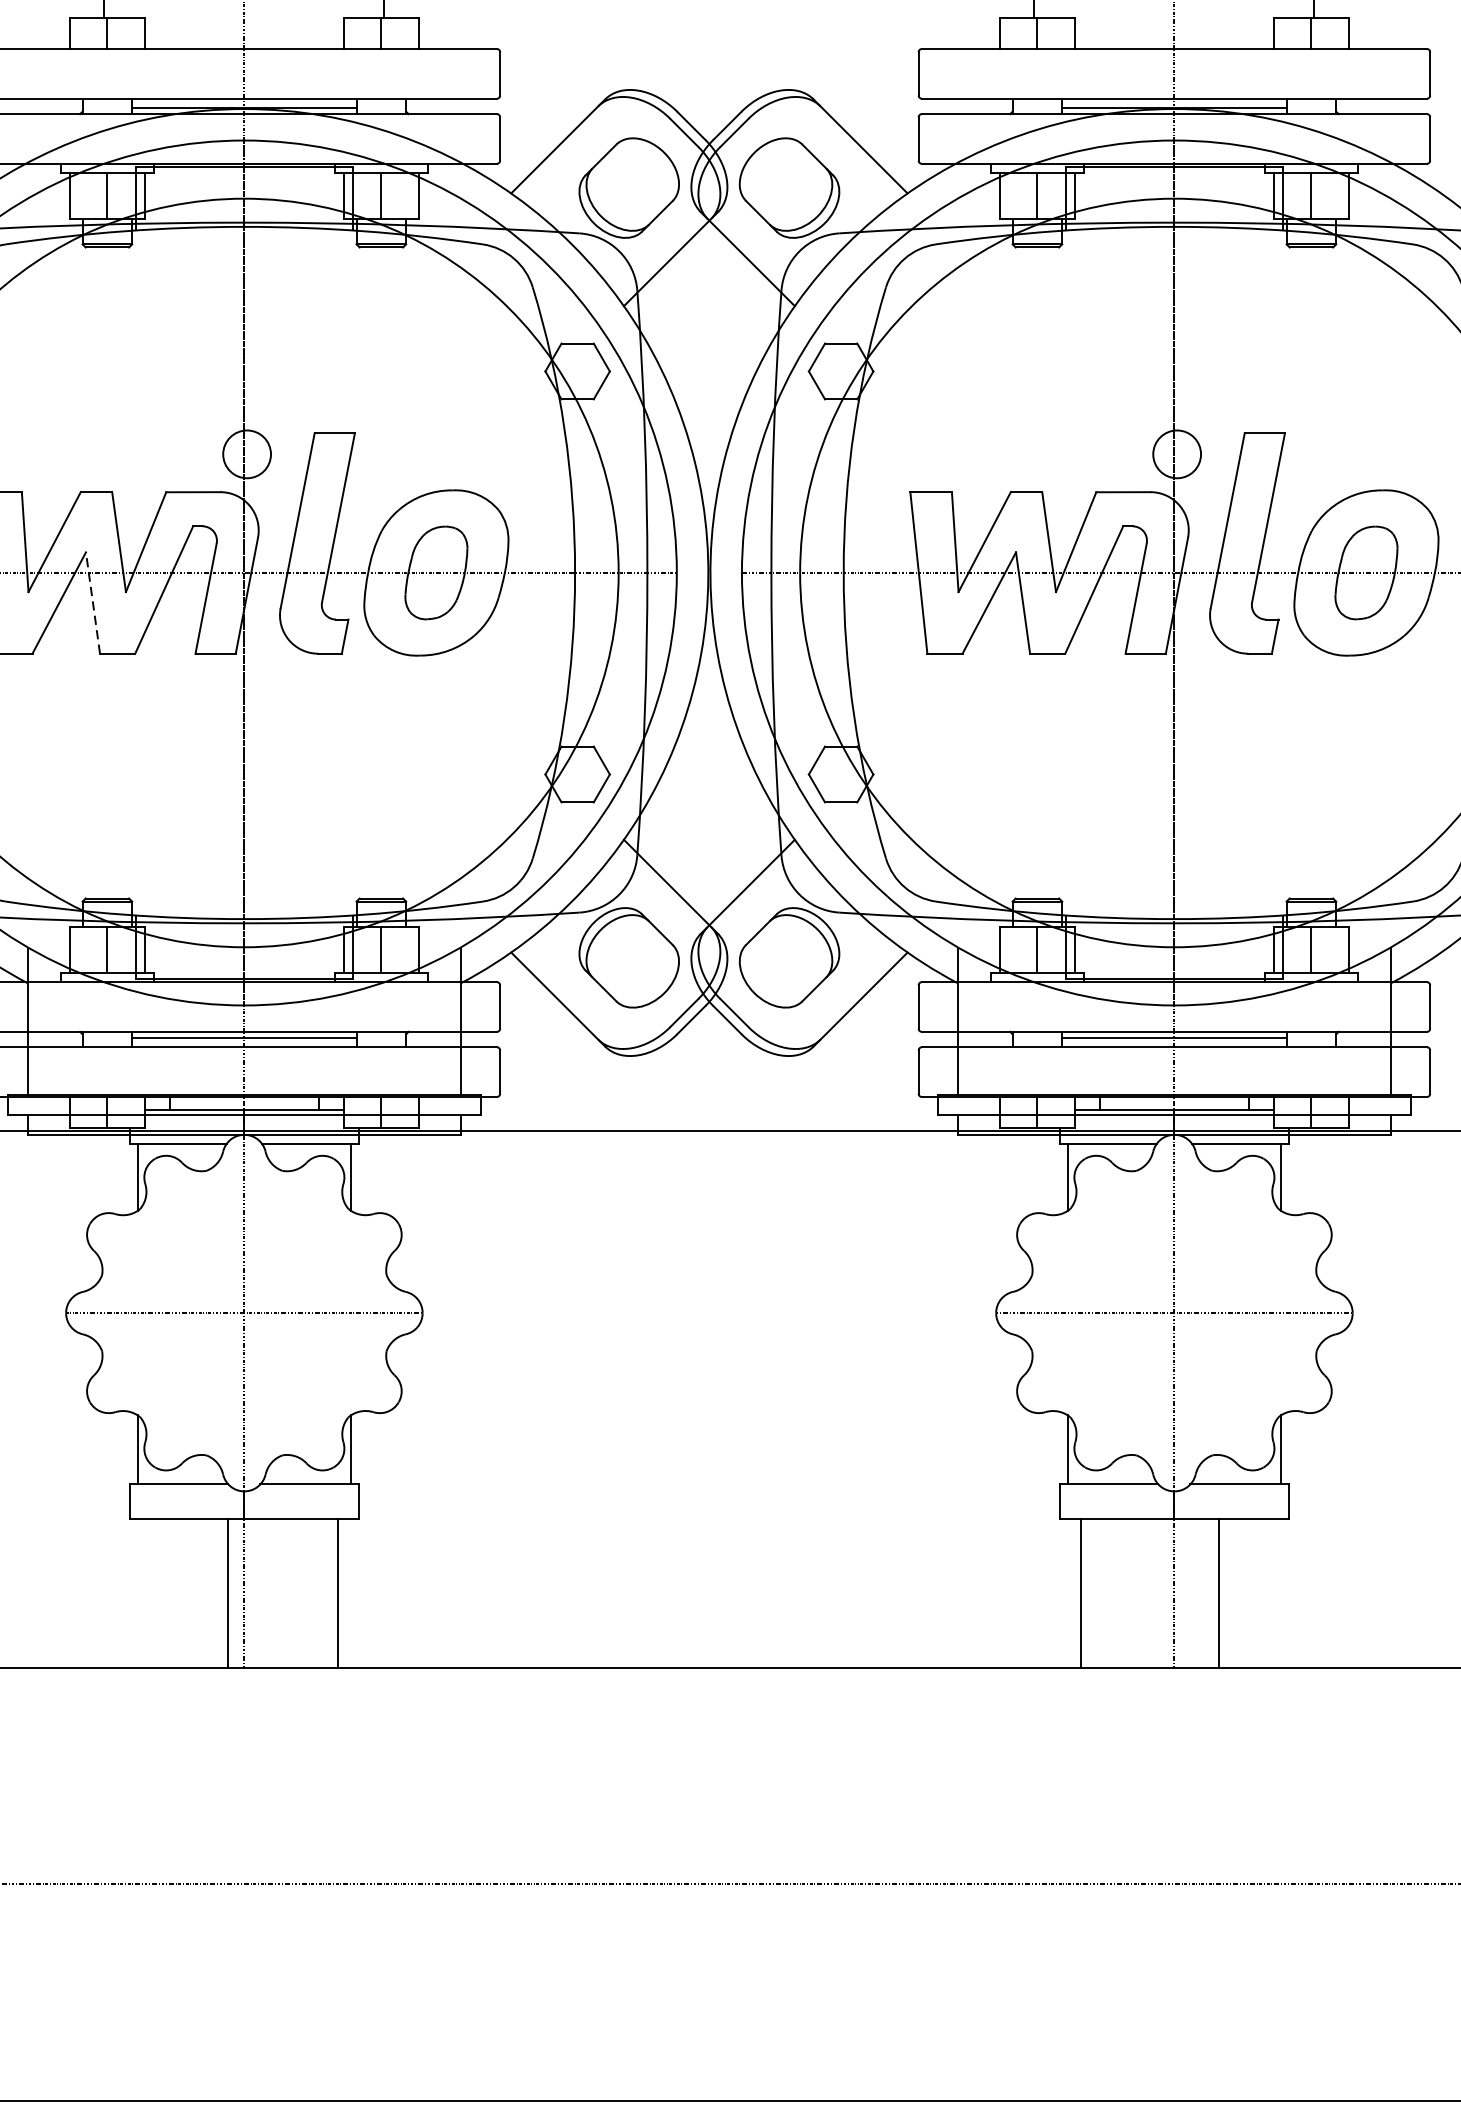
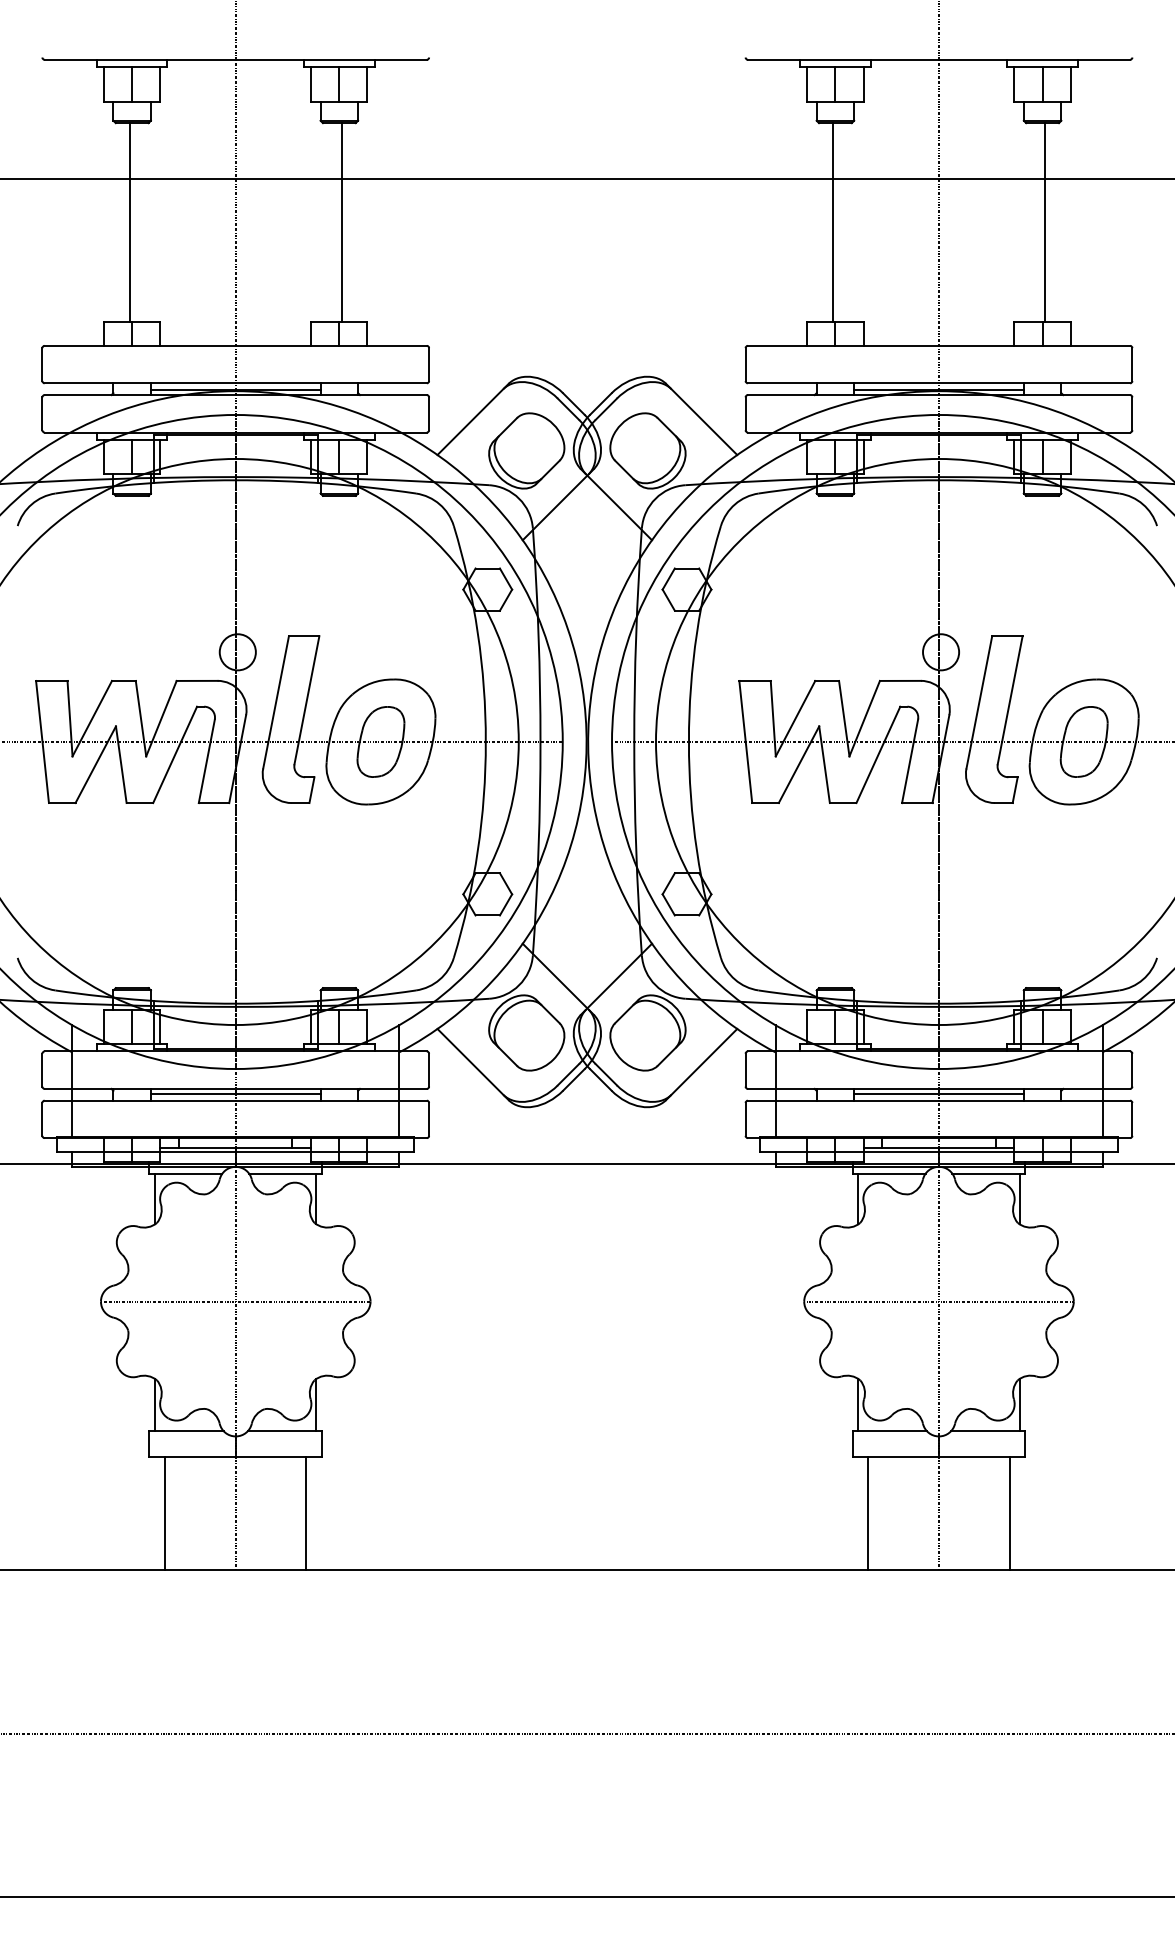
line: (93, 602) -> (121, 764), dashed -> solid
line: (228, 1591) -> (165, 1512), moved
line: (1218, 1591) -> (1009, 1512), moved

